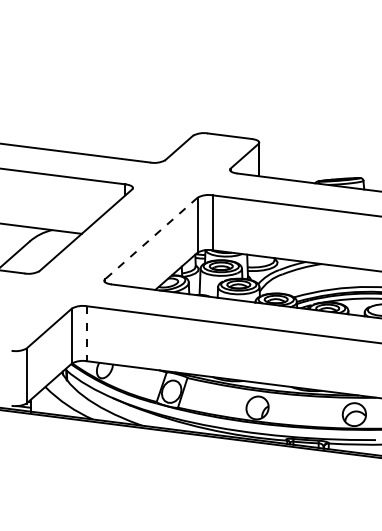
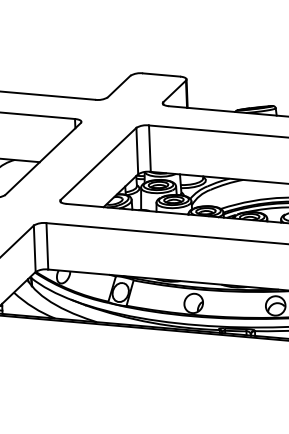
line: (151, 238) -> (98, 163), dashed -> solid
line: (87, 334) -> (47, 246), dashed -> solid

